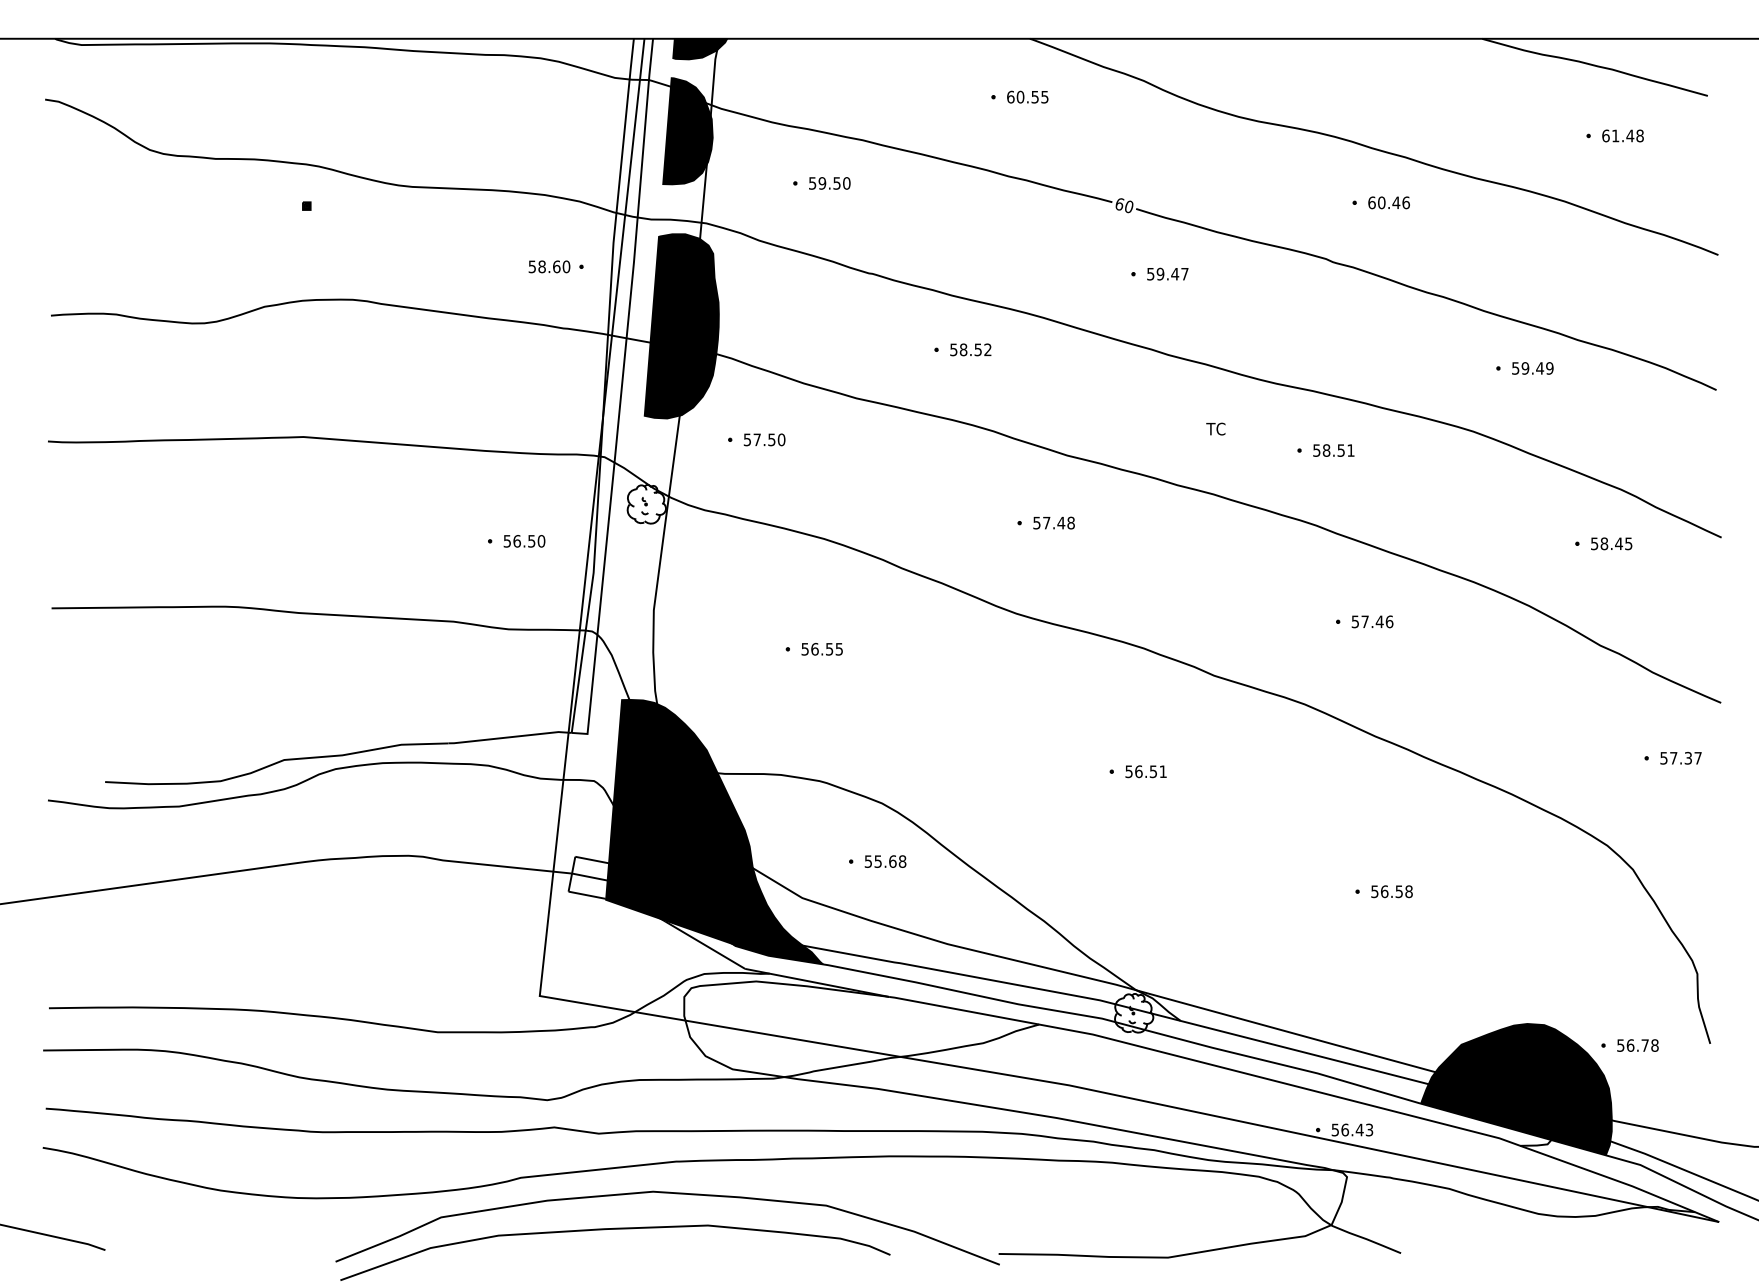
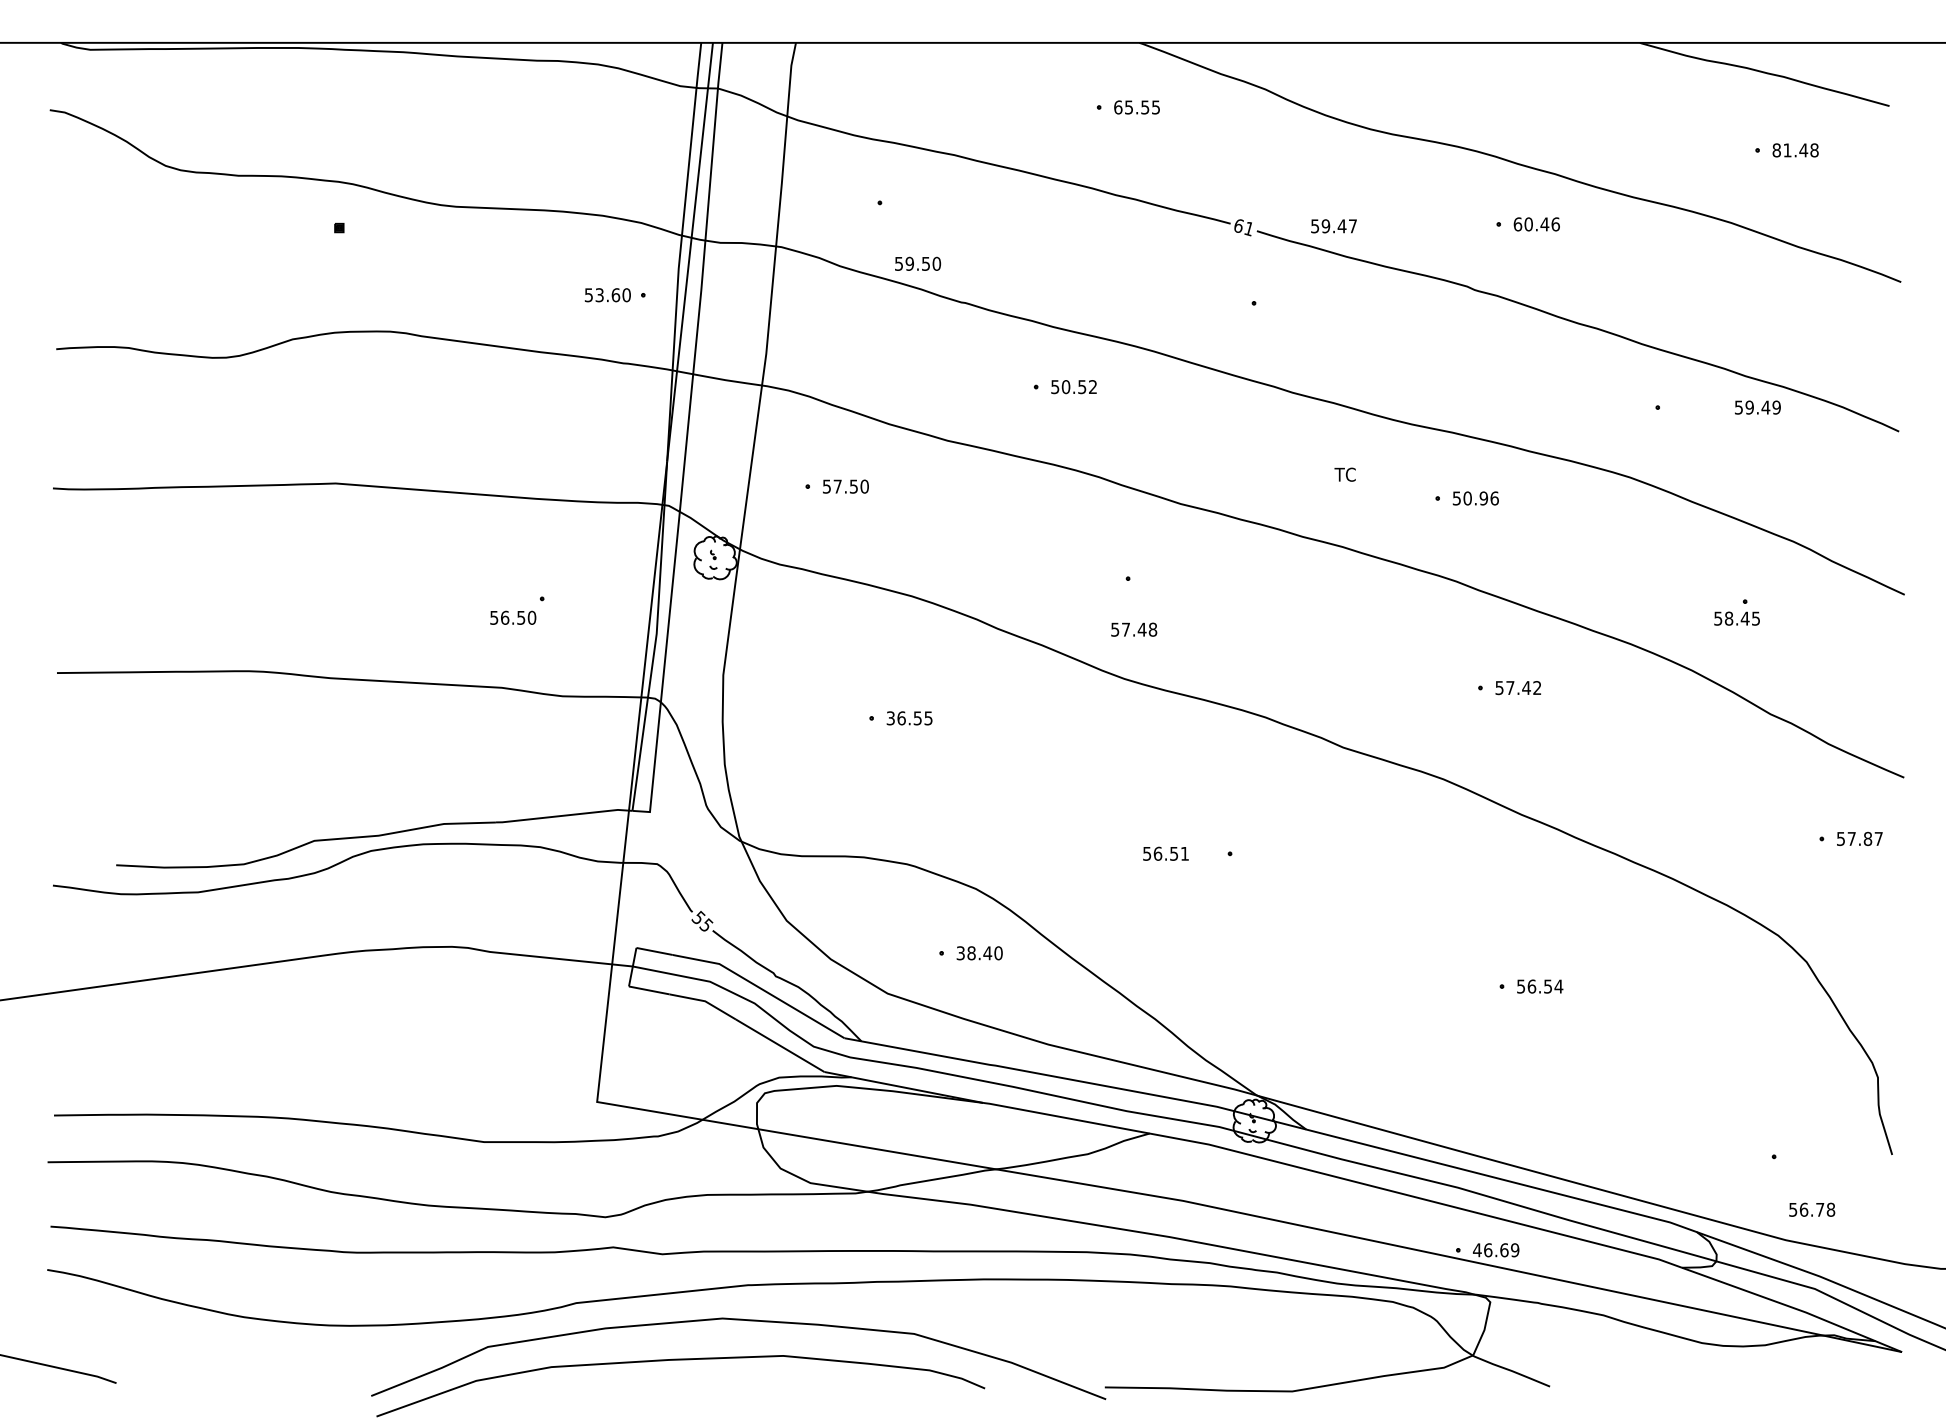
fill: (700, 49) -> (774, 54), removed
text: (1020, 97) -> (1128, 107), 60.55 -> 65.55
fill: (687, 130) -> (760, 144), removed
text: (1605, 136) -> (1776, 150), 61.48 -> 81.48
text: (830, 183) -> (918, 263), moved
text: (1128, 207) -> (1248, 229), 60 -> 61
text: (541, 267) -> (599, 295), 58.60 -> 53.60
text: (1167, 274) -> (1333, 226), moved
fill: (682, 326) -> (754, 361), removed
text: (963, 349) -> (1065, 386), 58.52 -> 50.52
text: (1532, 368) -> (1757, 407), moved
text: (1338, 450) -> (1480, 498), 58.51 -> 50.96
text: (1054, 522) -> (1134, 629), moved
text: (524, 540) -> (513, 617), moved
text: (1611, 543) -> (1736, 618), moved
text: (1389, 622) -> (1537, 688), 57.46 -> 57.42
text: (804, 648) -> (890, 717), 56.55 -> 36.55
text: (1687, 757) -> (1867, 838), 57.37 -> 57.87
text: (1145, 771) -> (1165, 853), moved
fill: (714, 831) -> (790, 920), removed
text: (885, 861) -> (979, 953), 55.68 -> 38.40
text: (1408, 891) -> (1558, 986), 56.58 -> 56.54
text: (1638, 1045) -> (1812, 1209), moved
fill: (1516, 1088) -> (1677, 1204), removed
text: (1352, 1130) -> (1496, 1250), 56.43 -> 46.69

